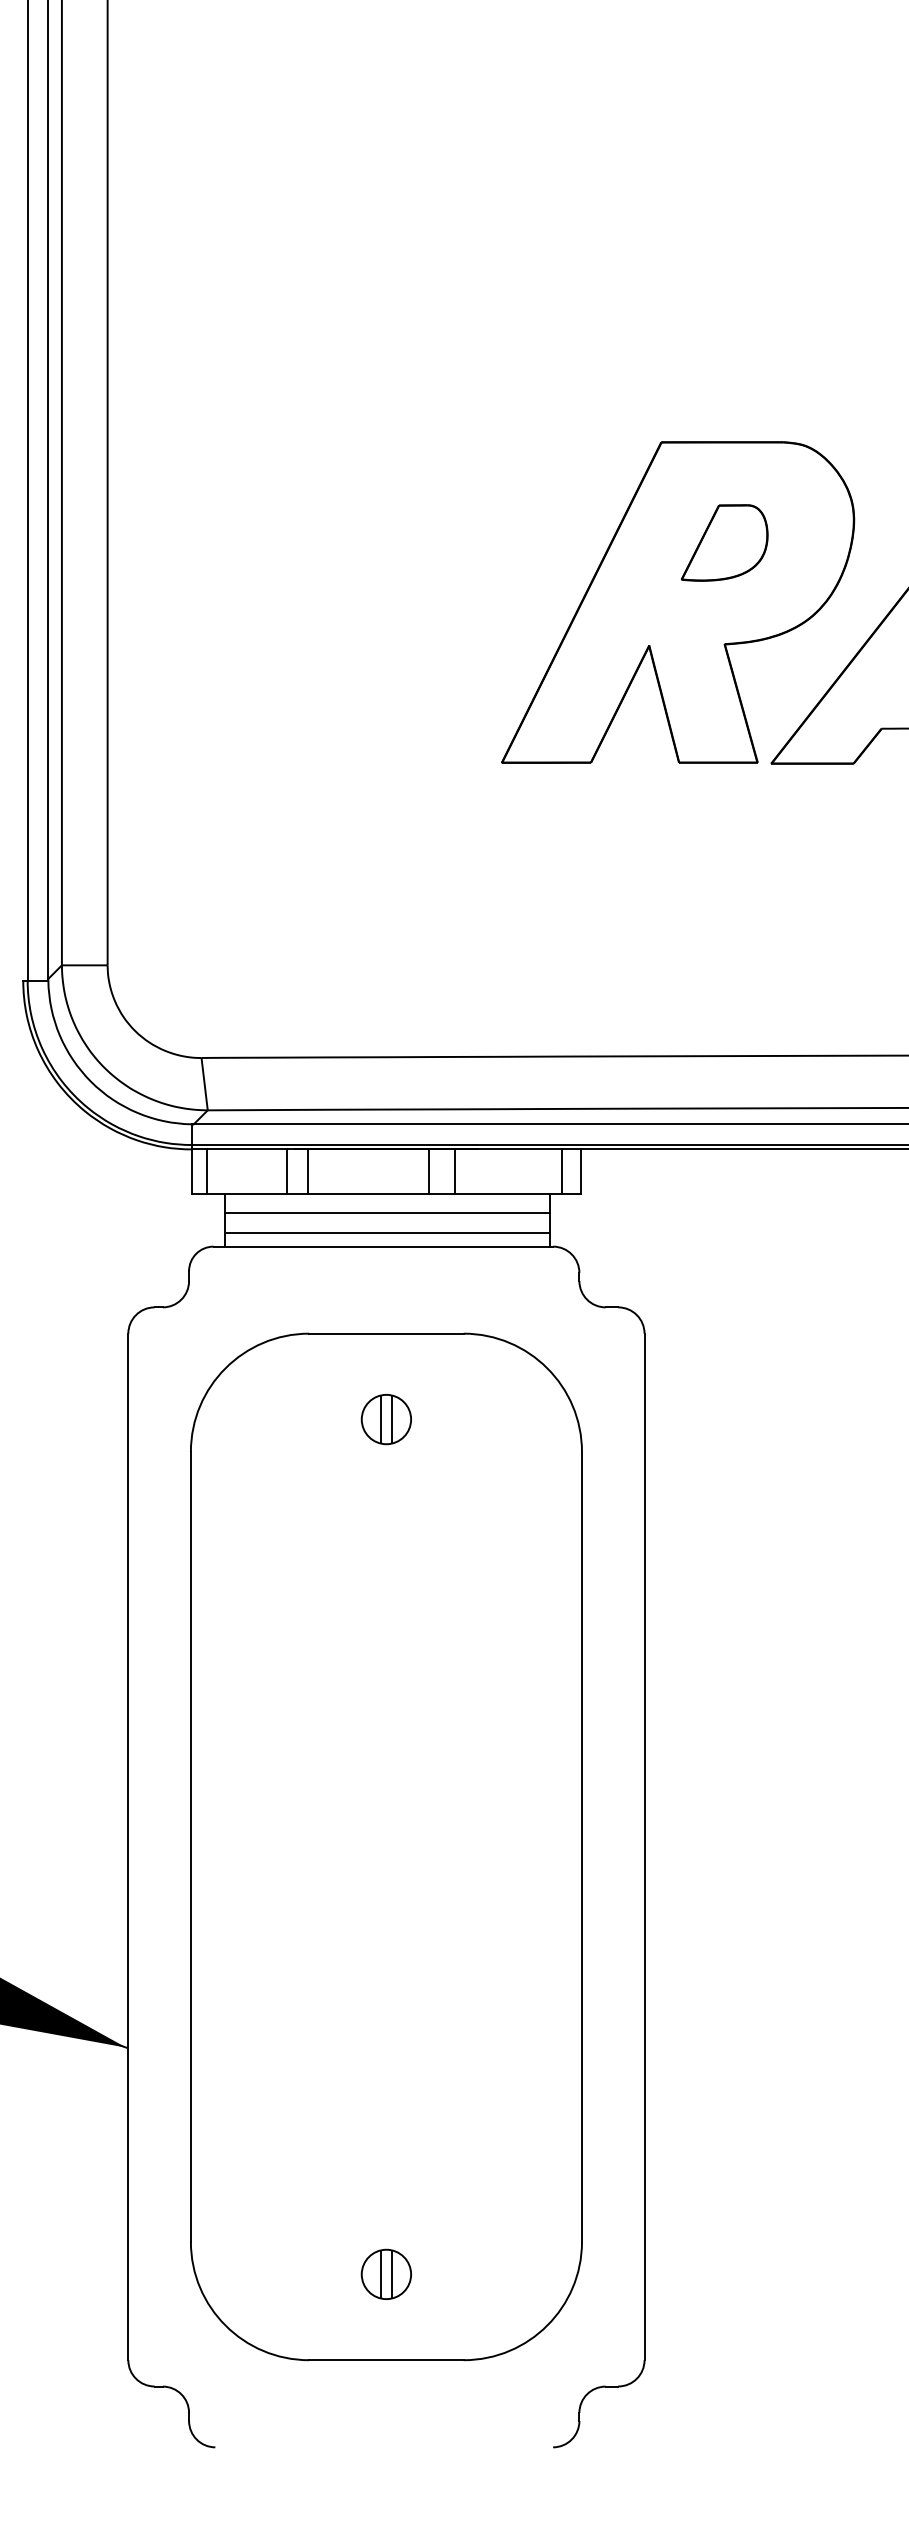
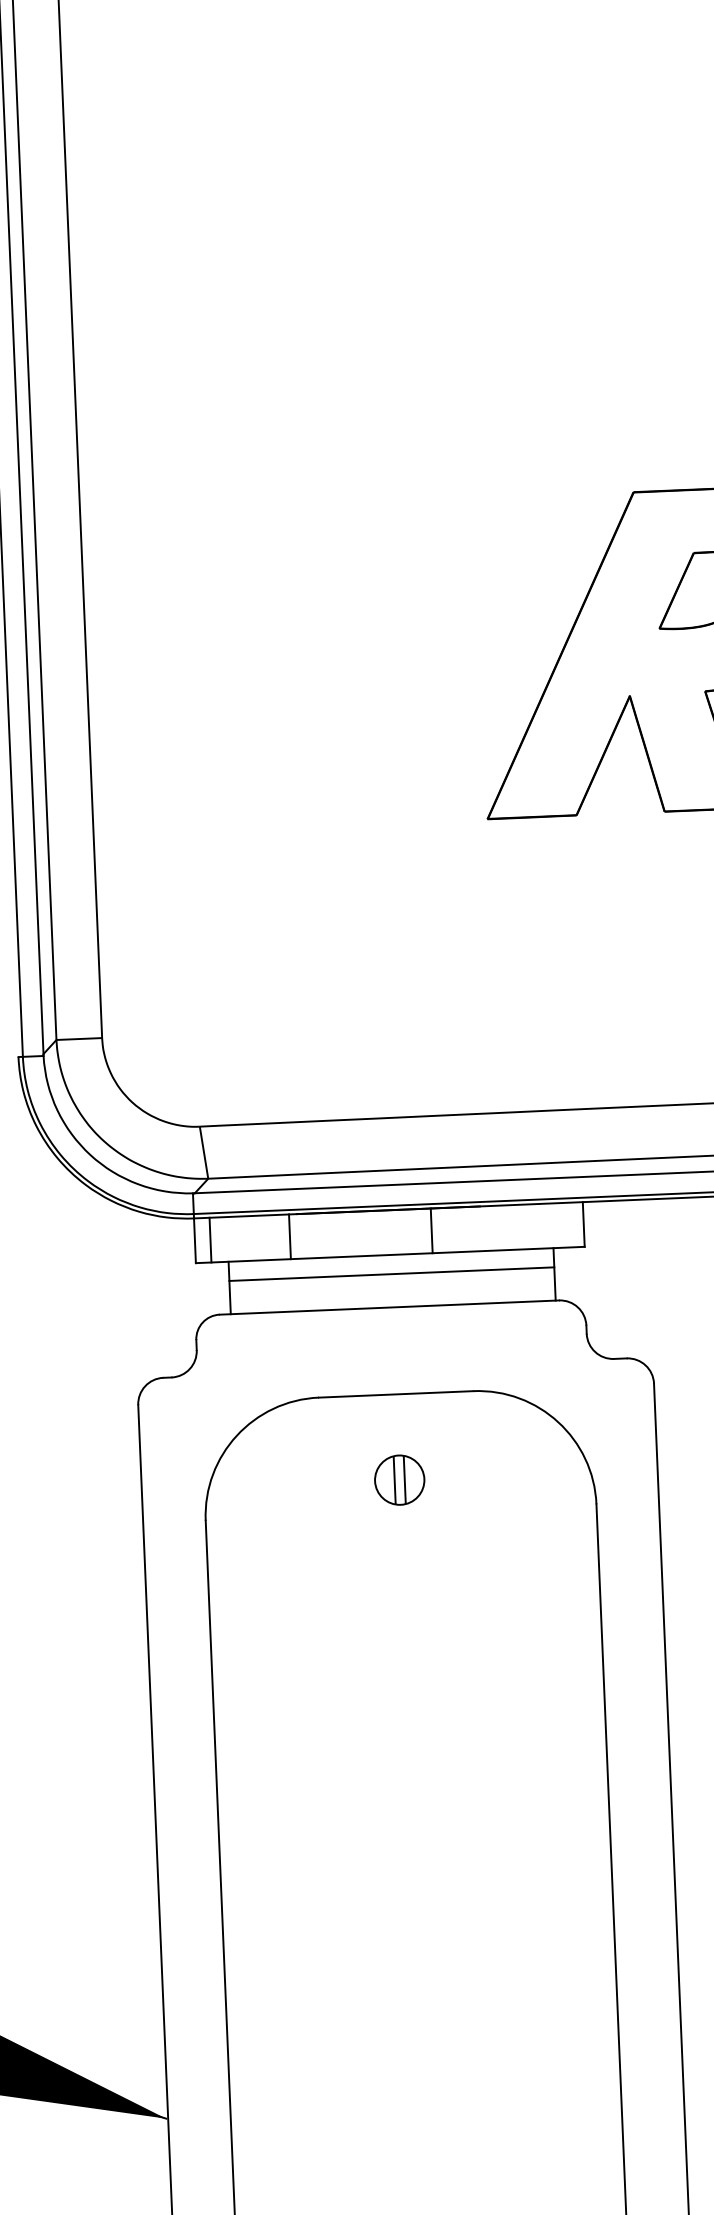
line: (307, 1171) -> (310, 1235), removed
line: (454, 1171) -> (457, 1229), removed
line: (561, 1171) -> (564, 1225), removed
line: (386, 1233) -> (391, 1294), removed

